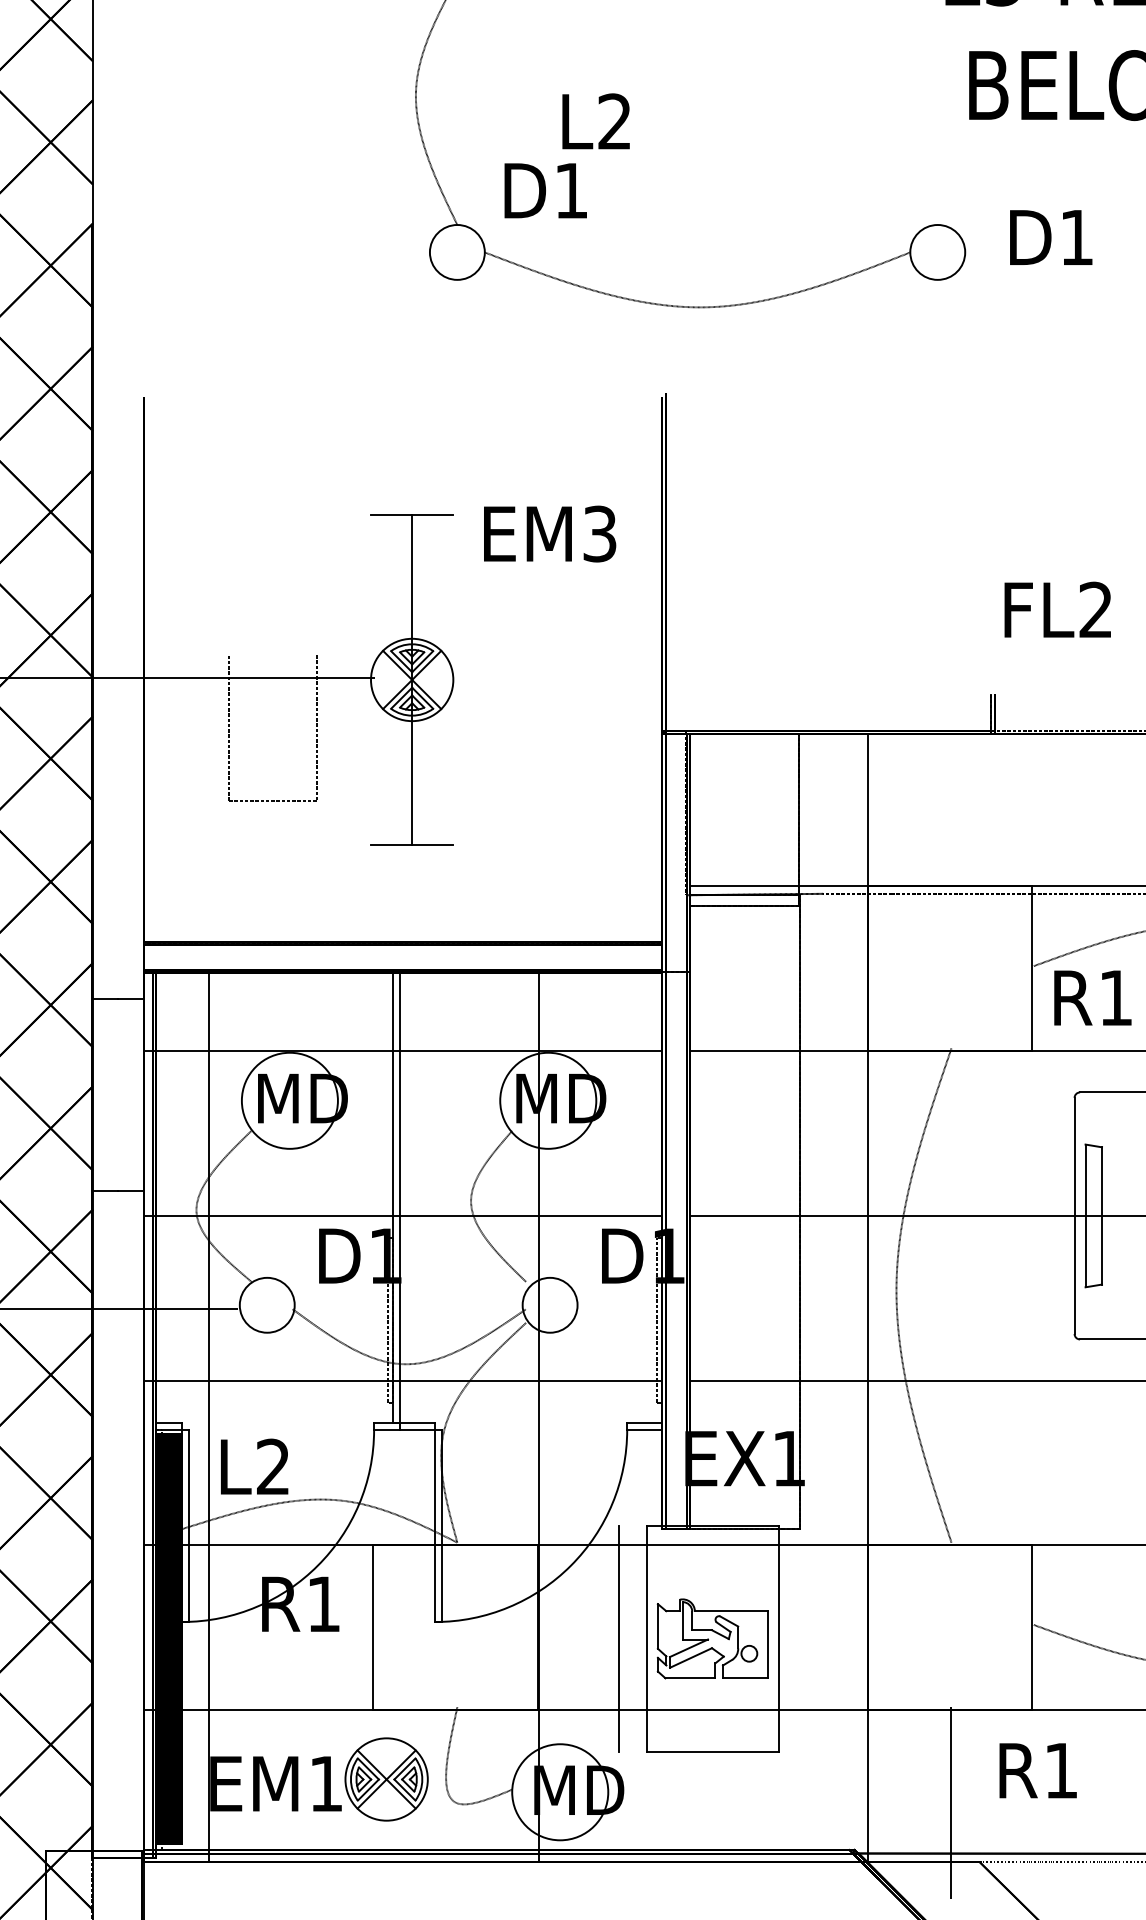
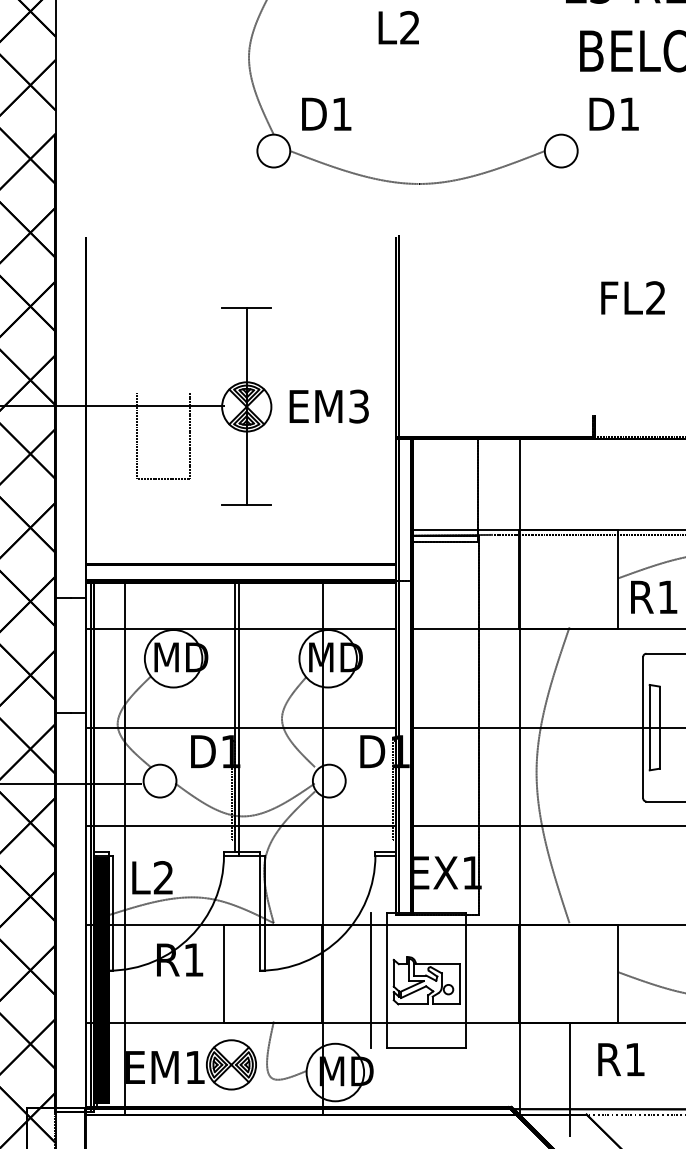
text: (595, 121) -> (398, 27), moved
text: (1050, 236) -> (613, 113), moved
text: (548, 533) -> (328, 406), moved
text: (1056, 609) -> (632, 297), moved

